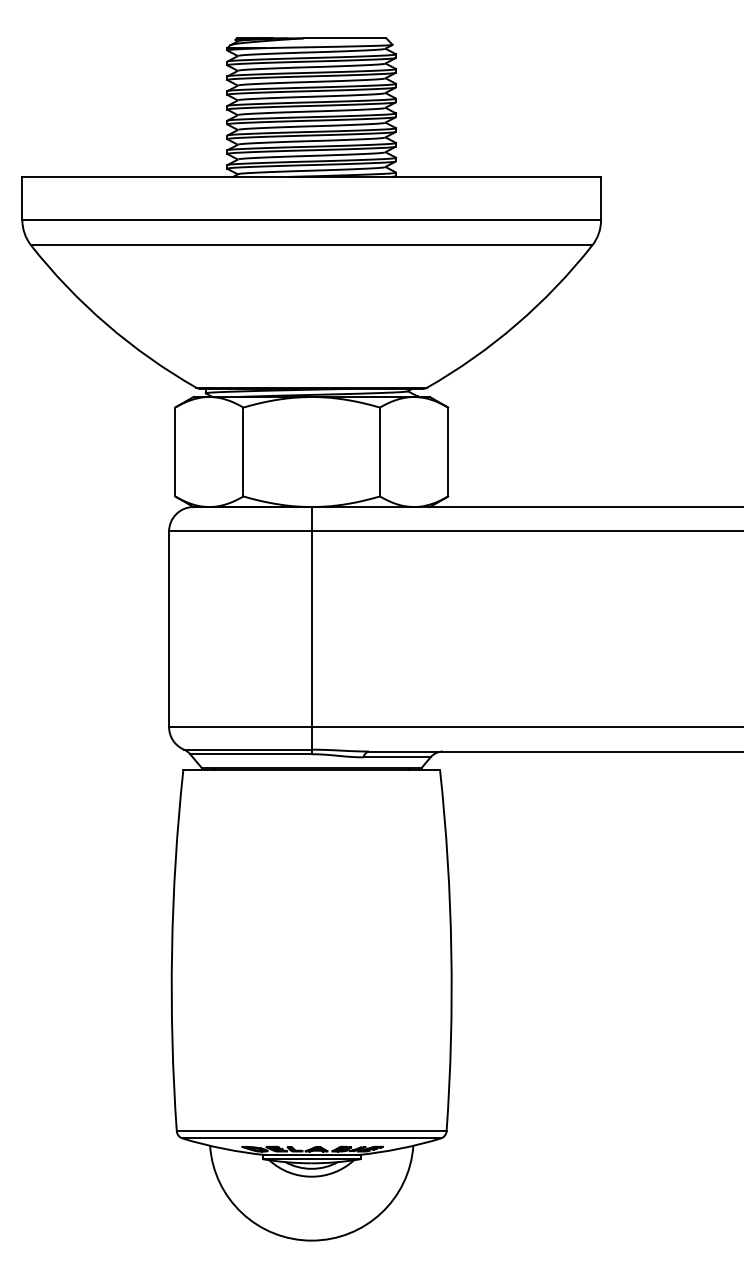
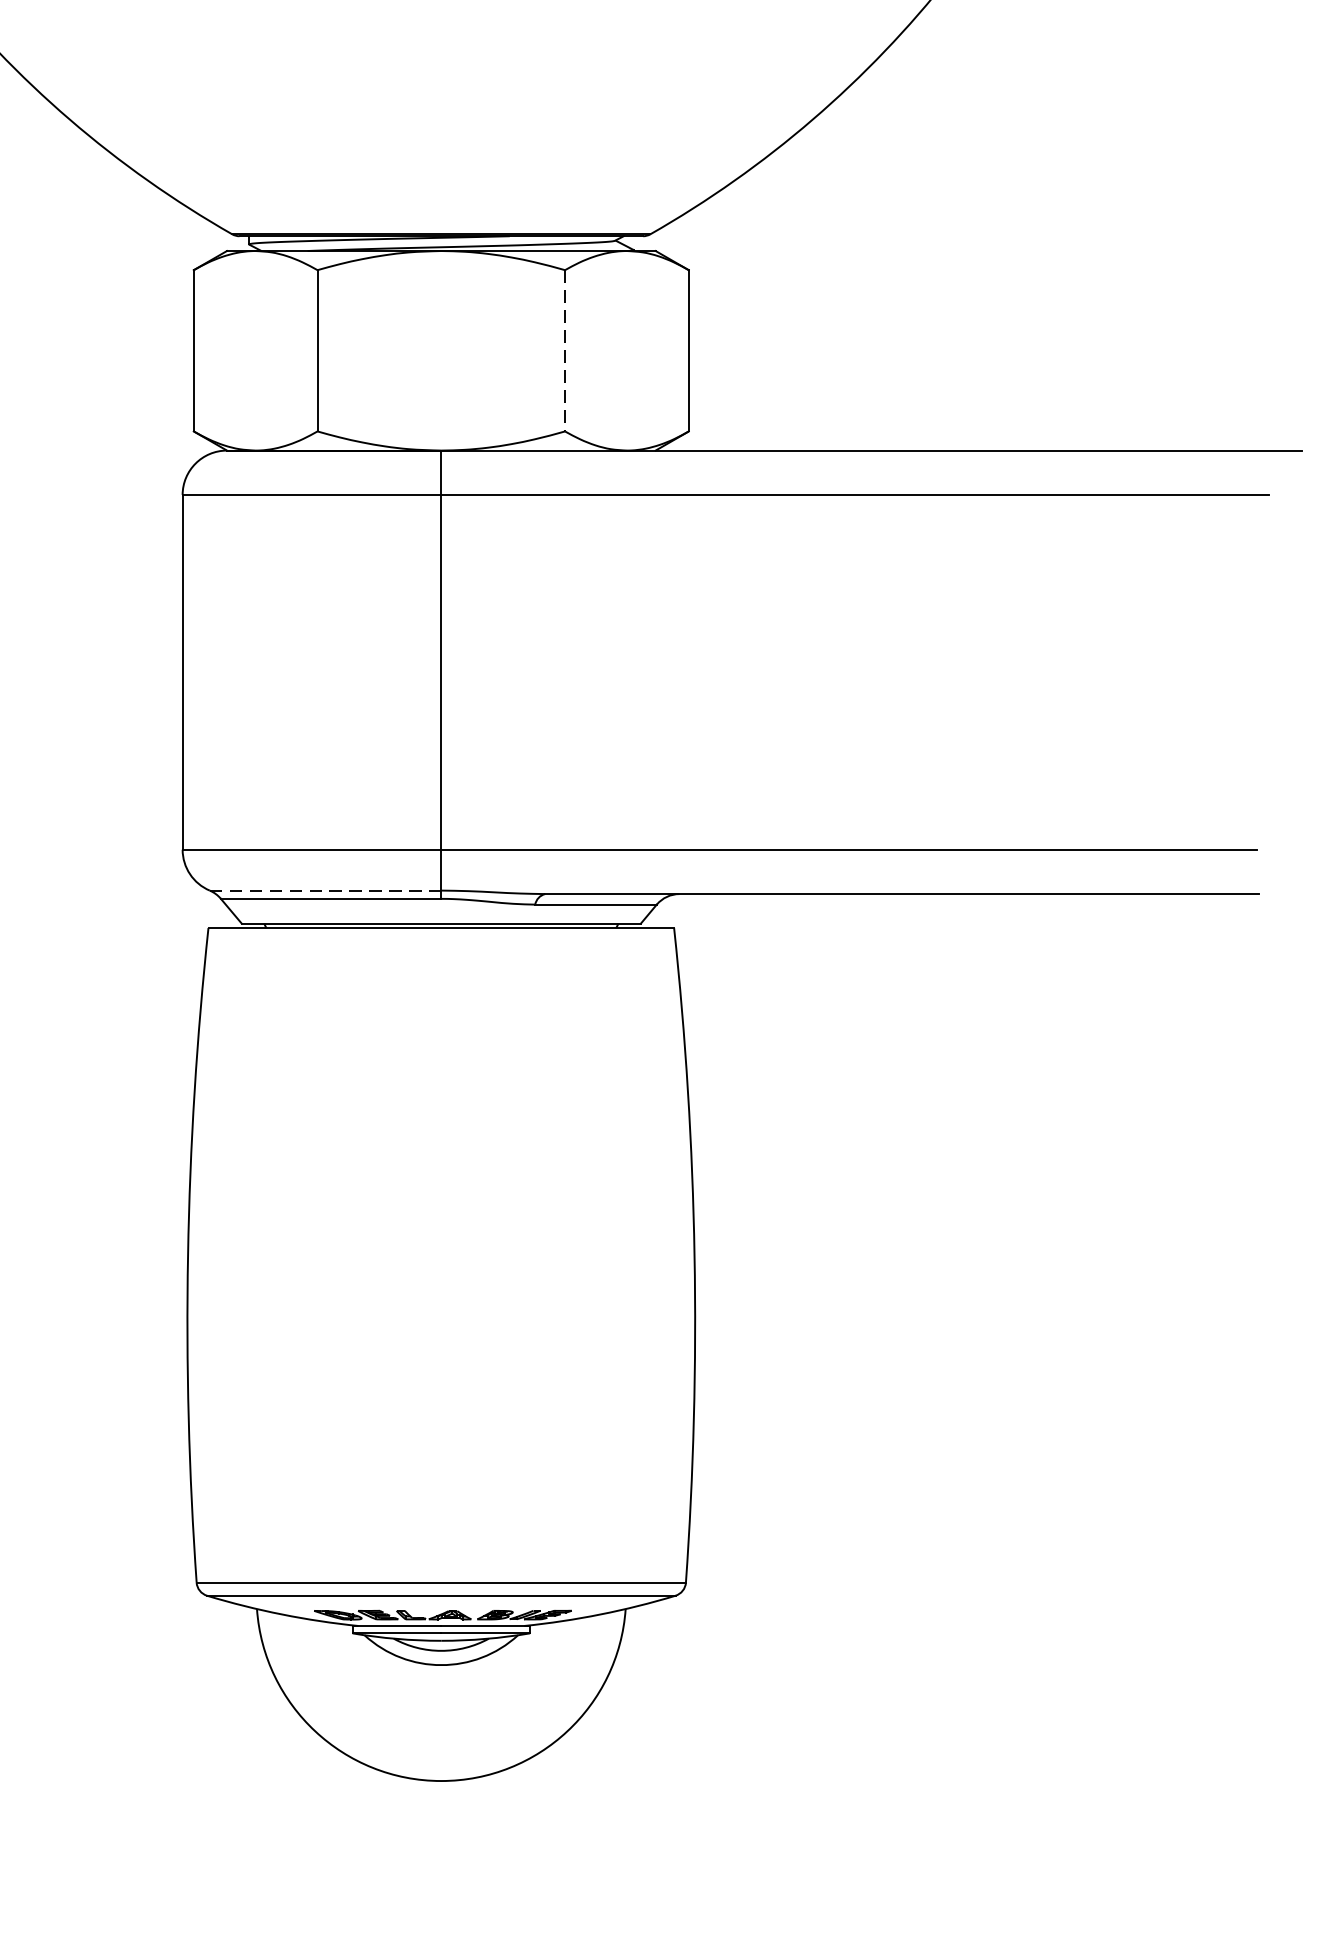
line: (379, 452) -> (564, 351), solid -> dashed
line: (247, 749) -> (324, 890), solid -> dashed

